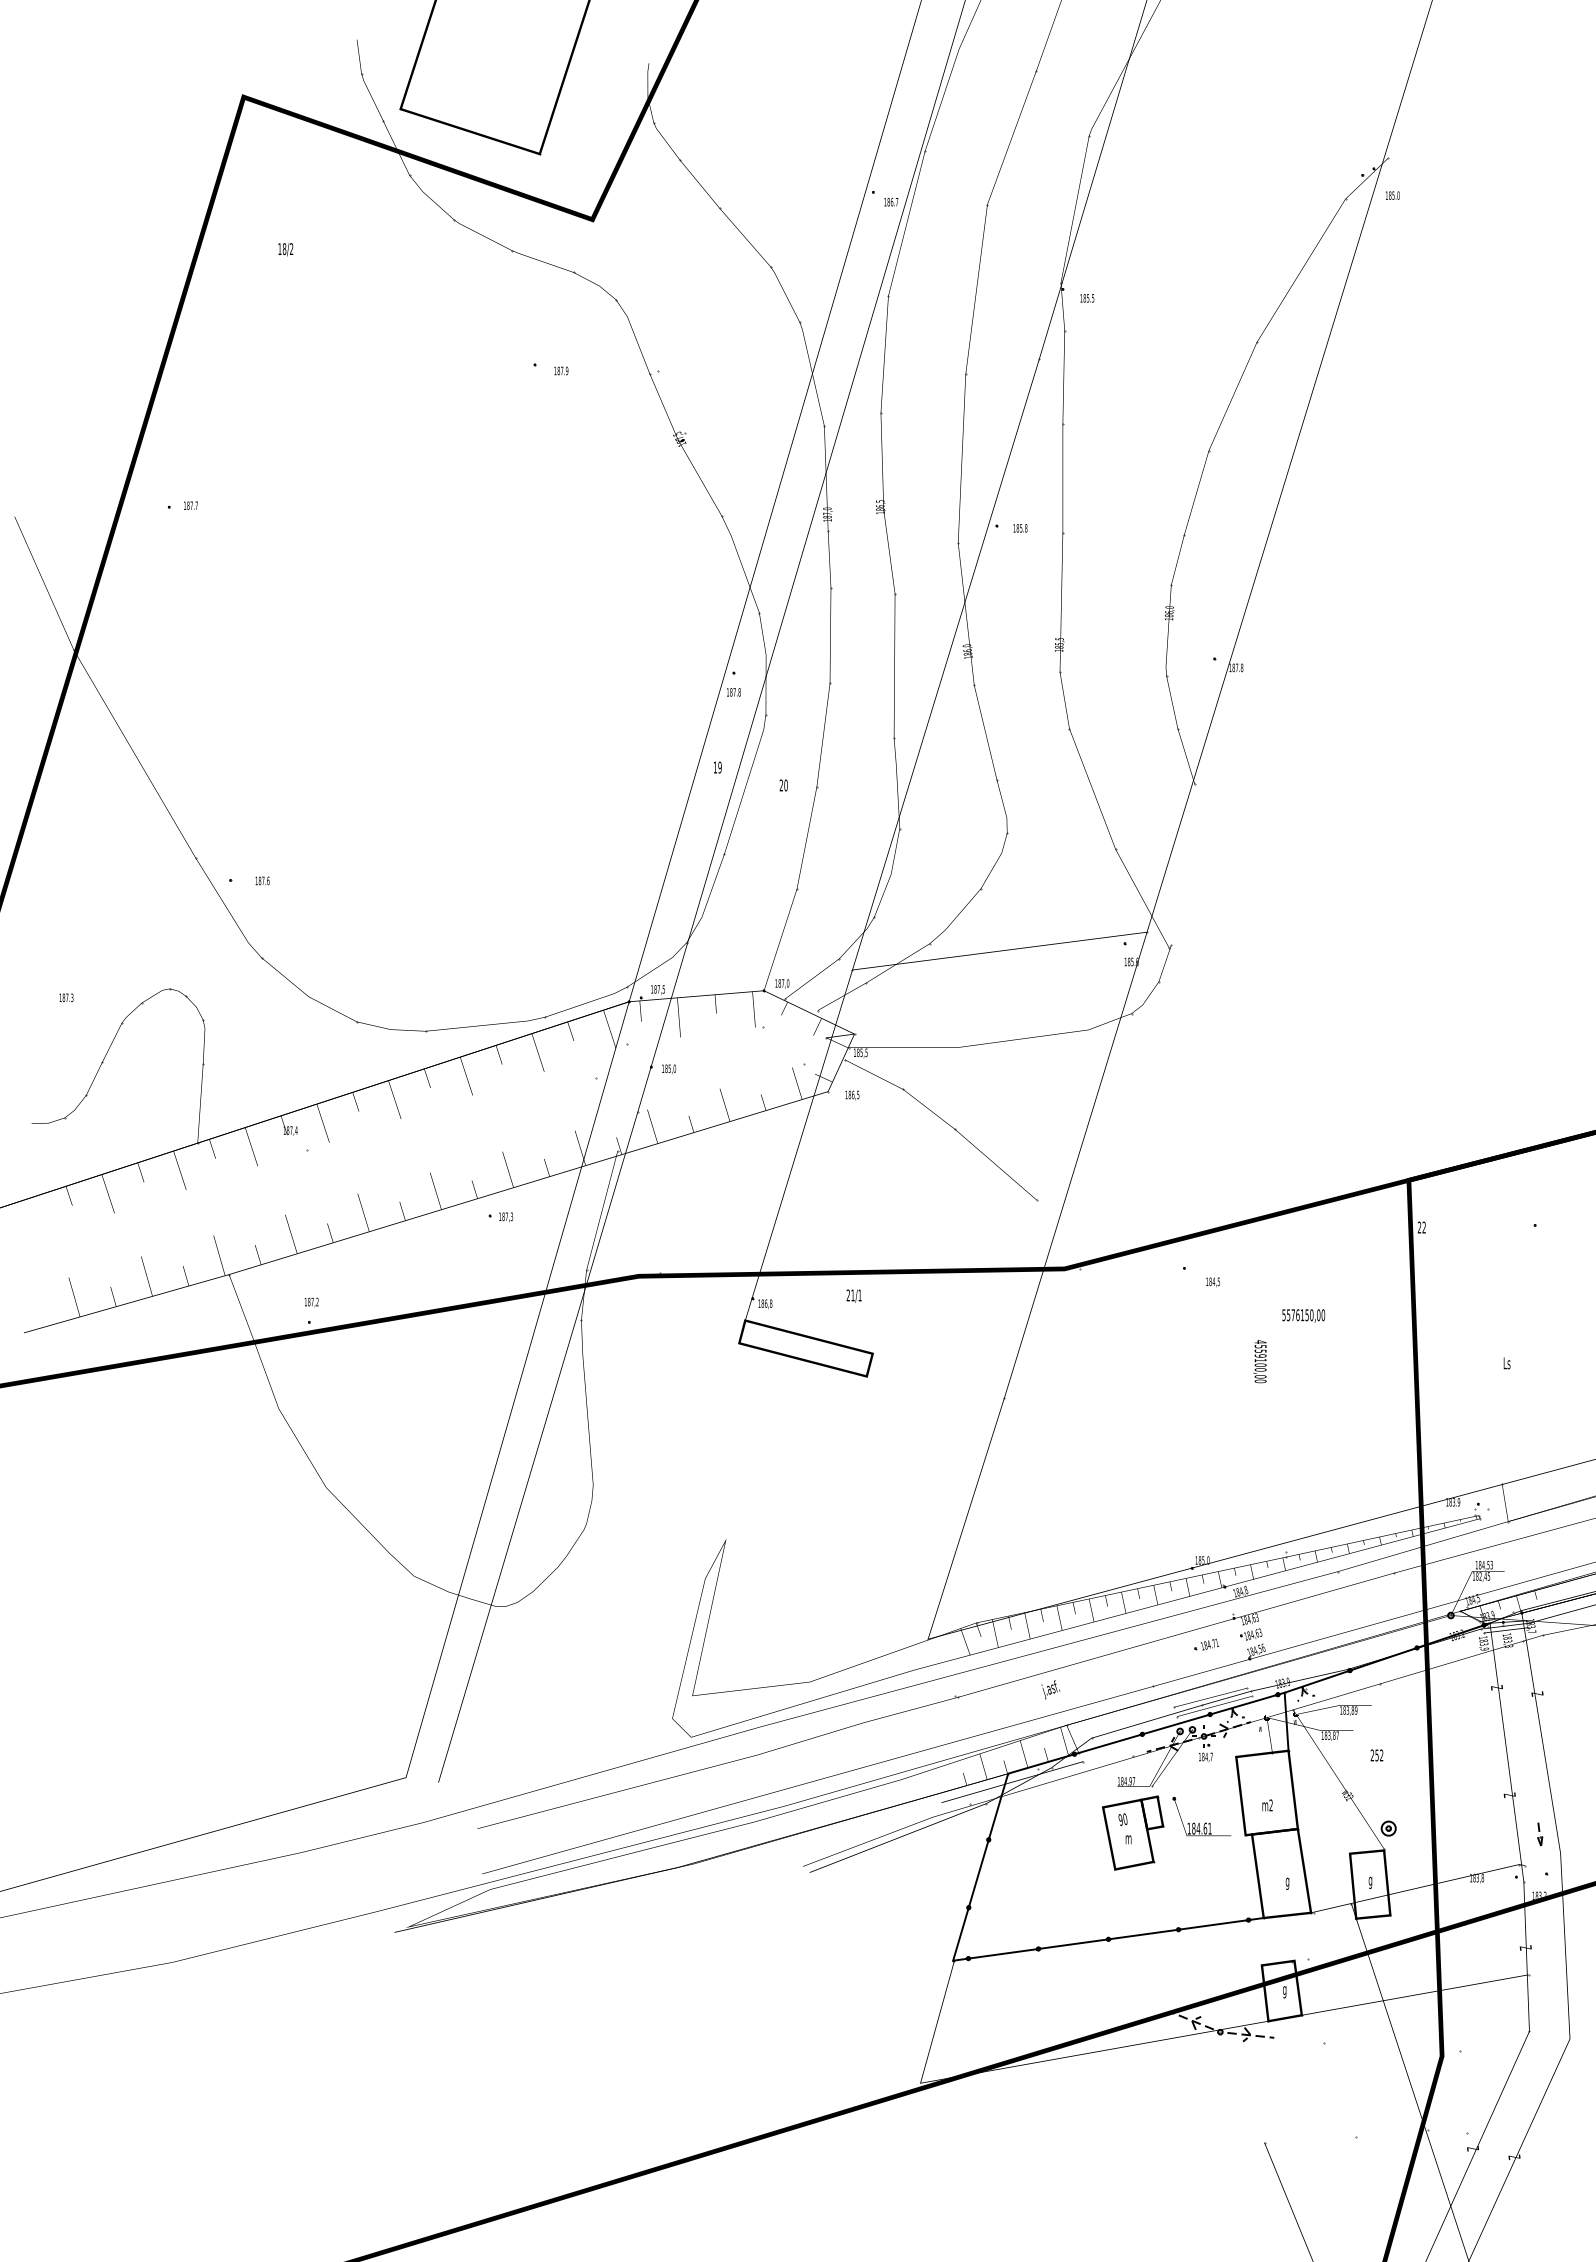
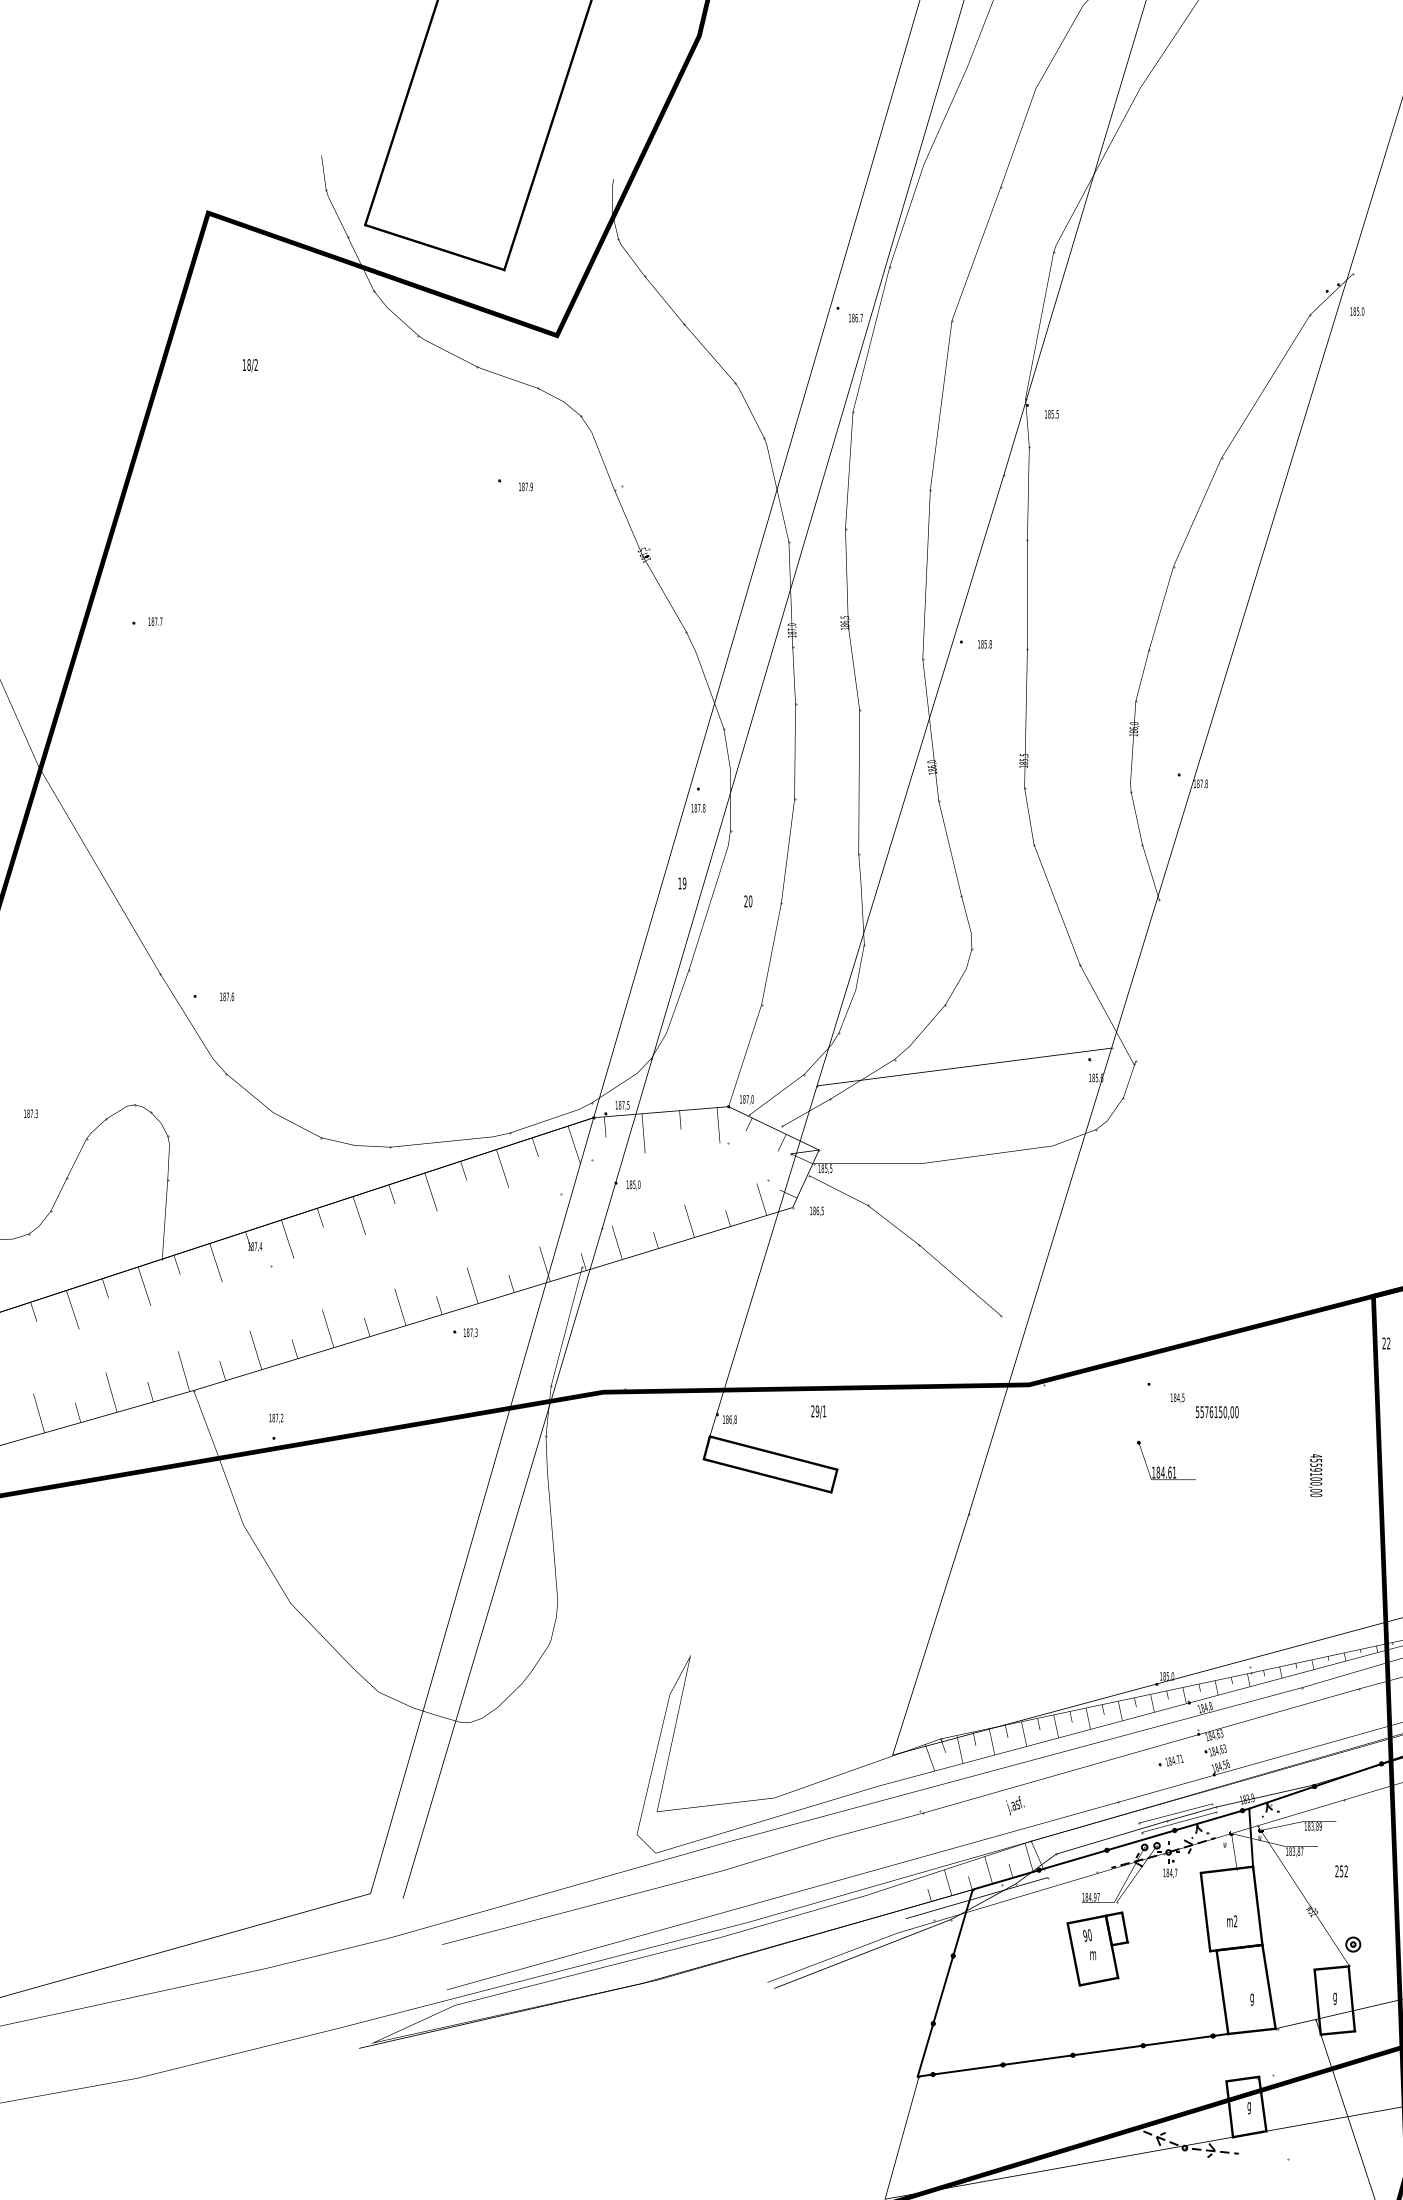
text: (852, 1295) -> (817, 1411), 21/1 -> 29/1
text: (1303, 1315) -> (1217, 1412), moved
text: (1259, 1361) -> (1315, 1475), moved
part: (1205, 1822) -> (1170, 1466), moved

